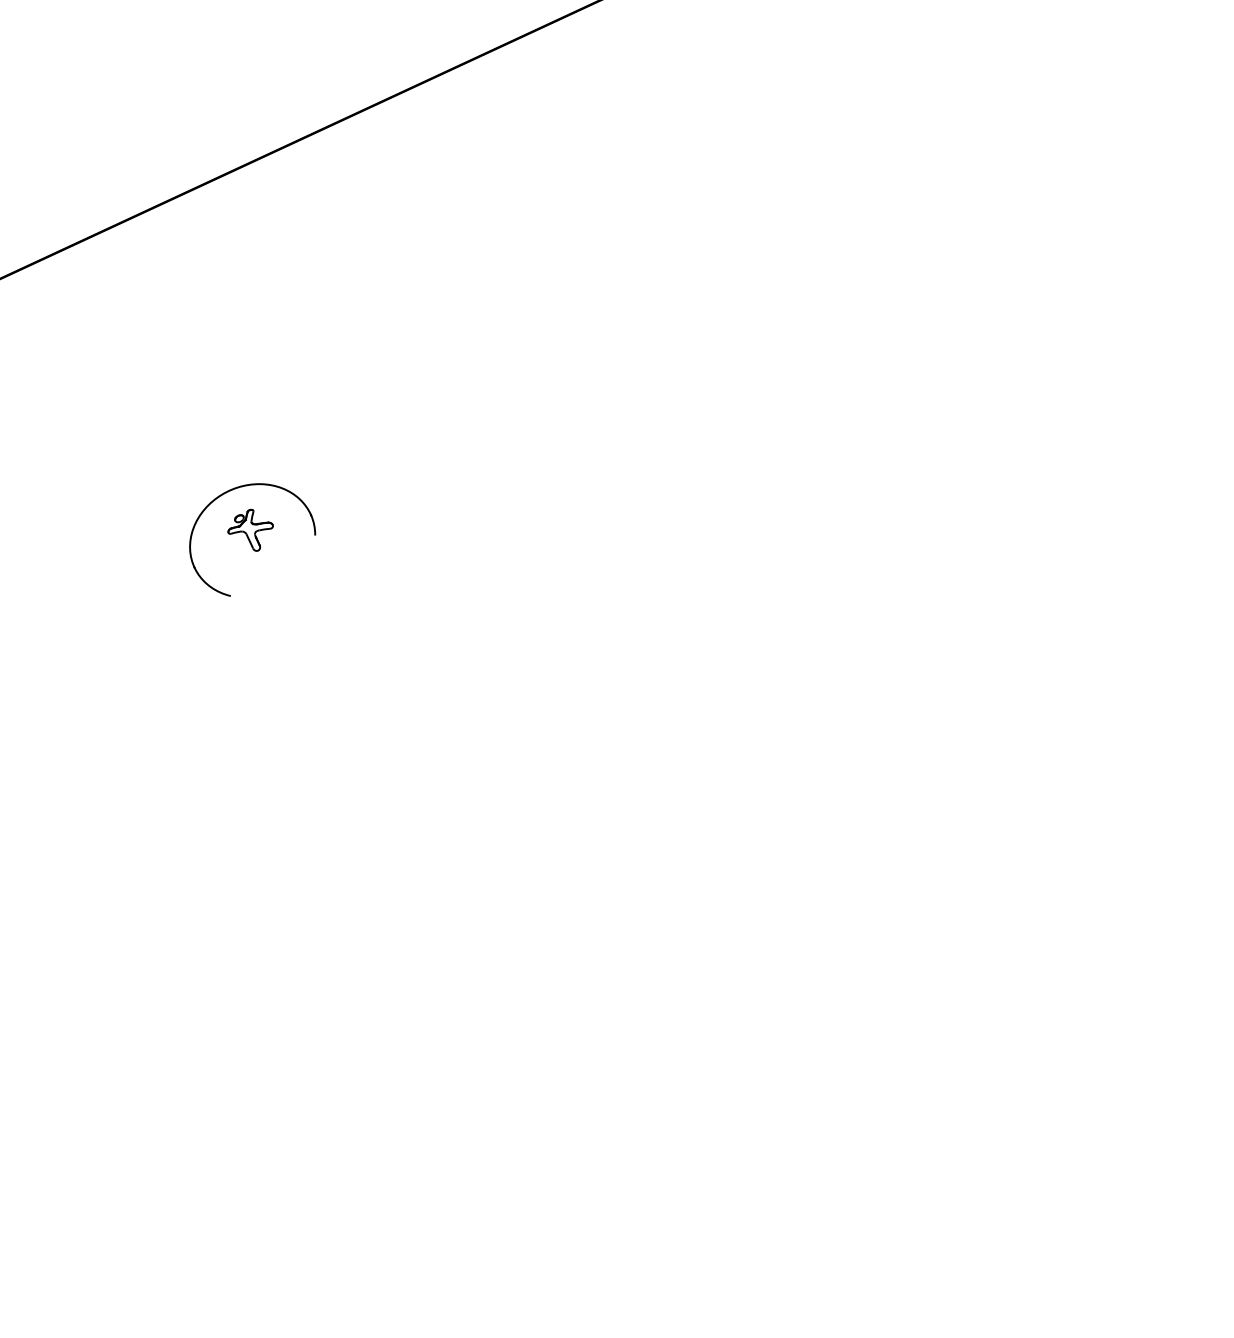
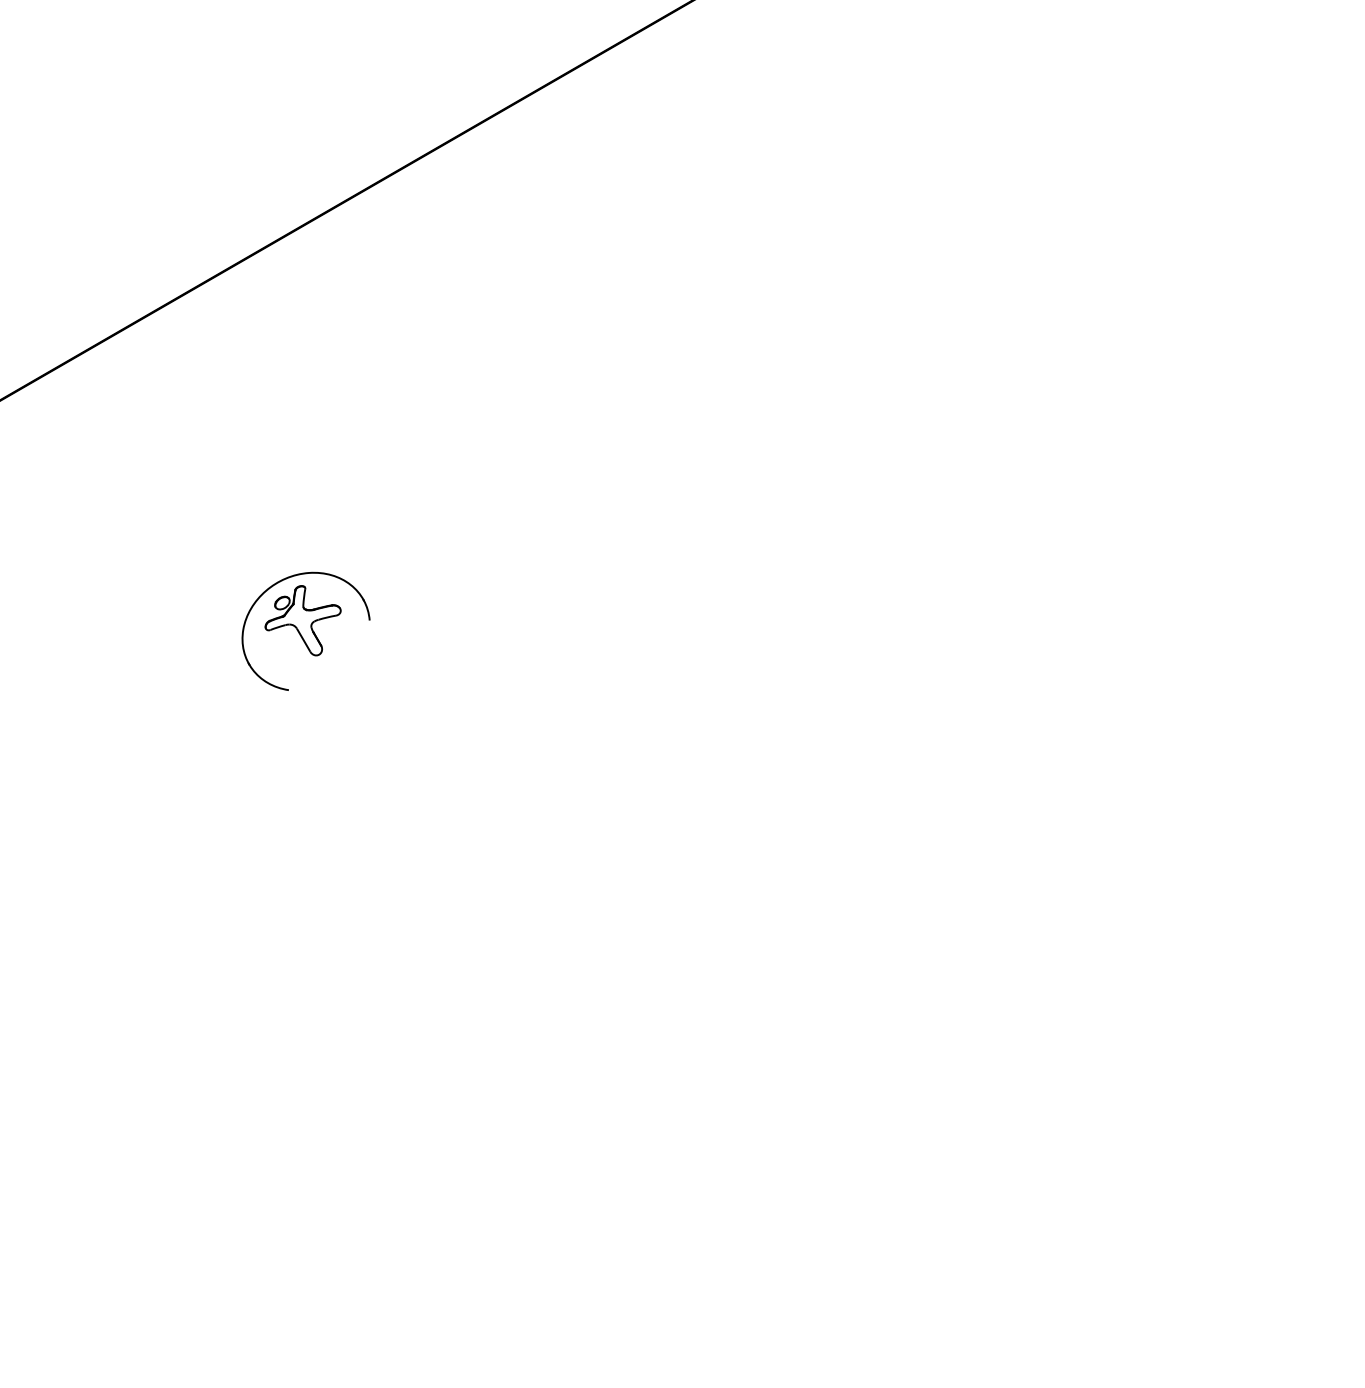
part: (250, 529) -> (302, 620), size x1.67

